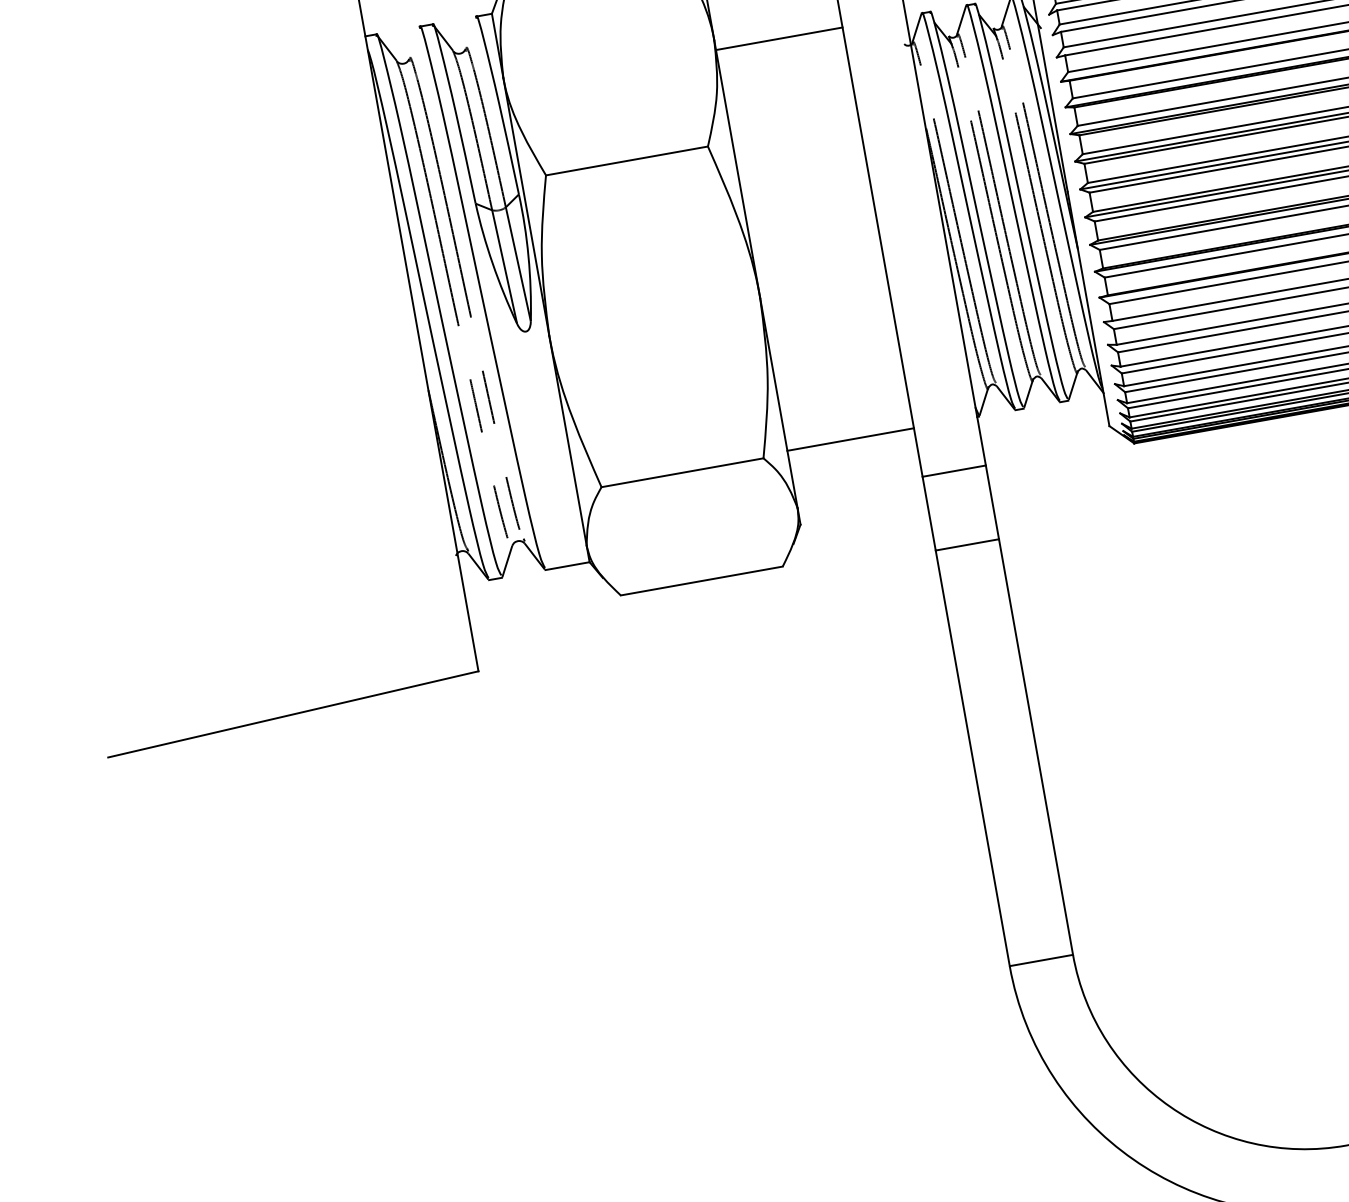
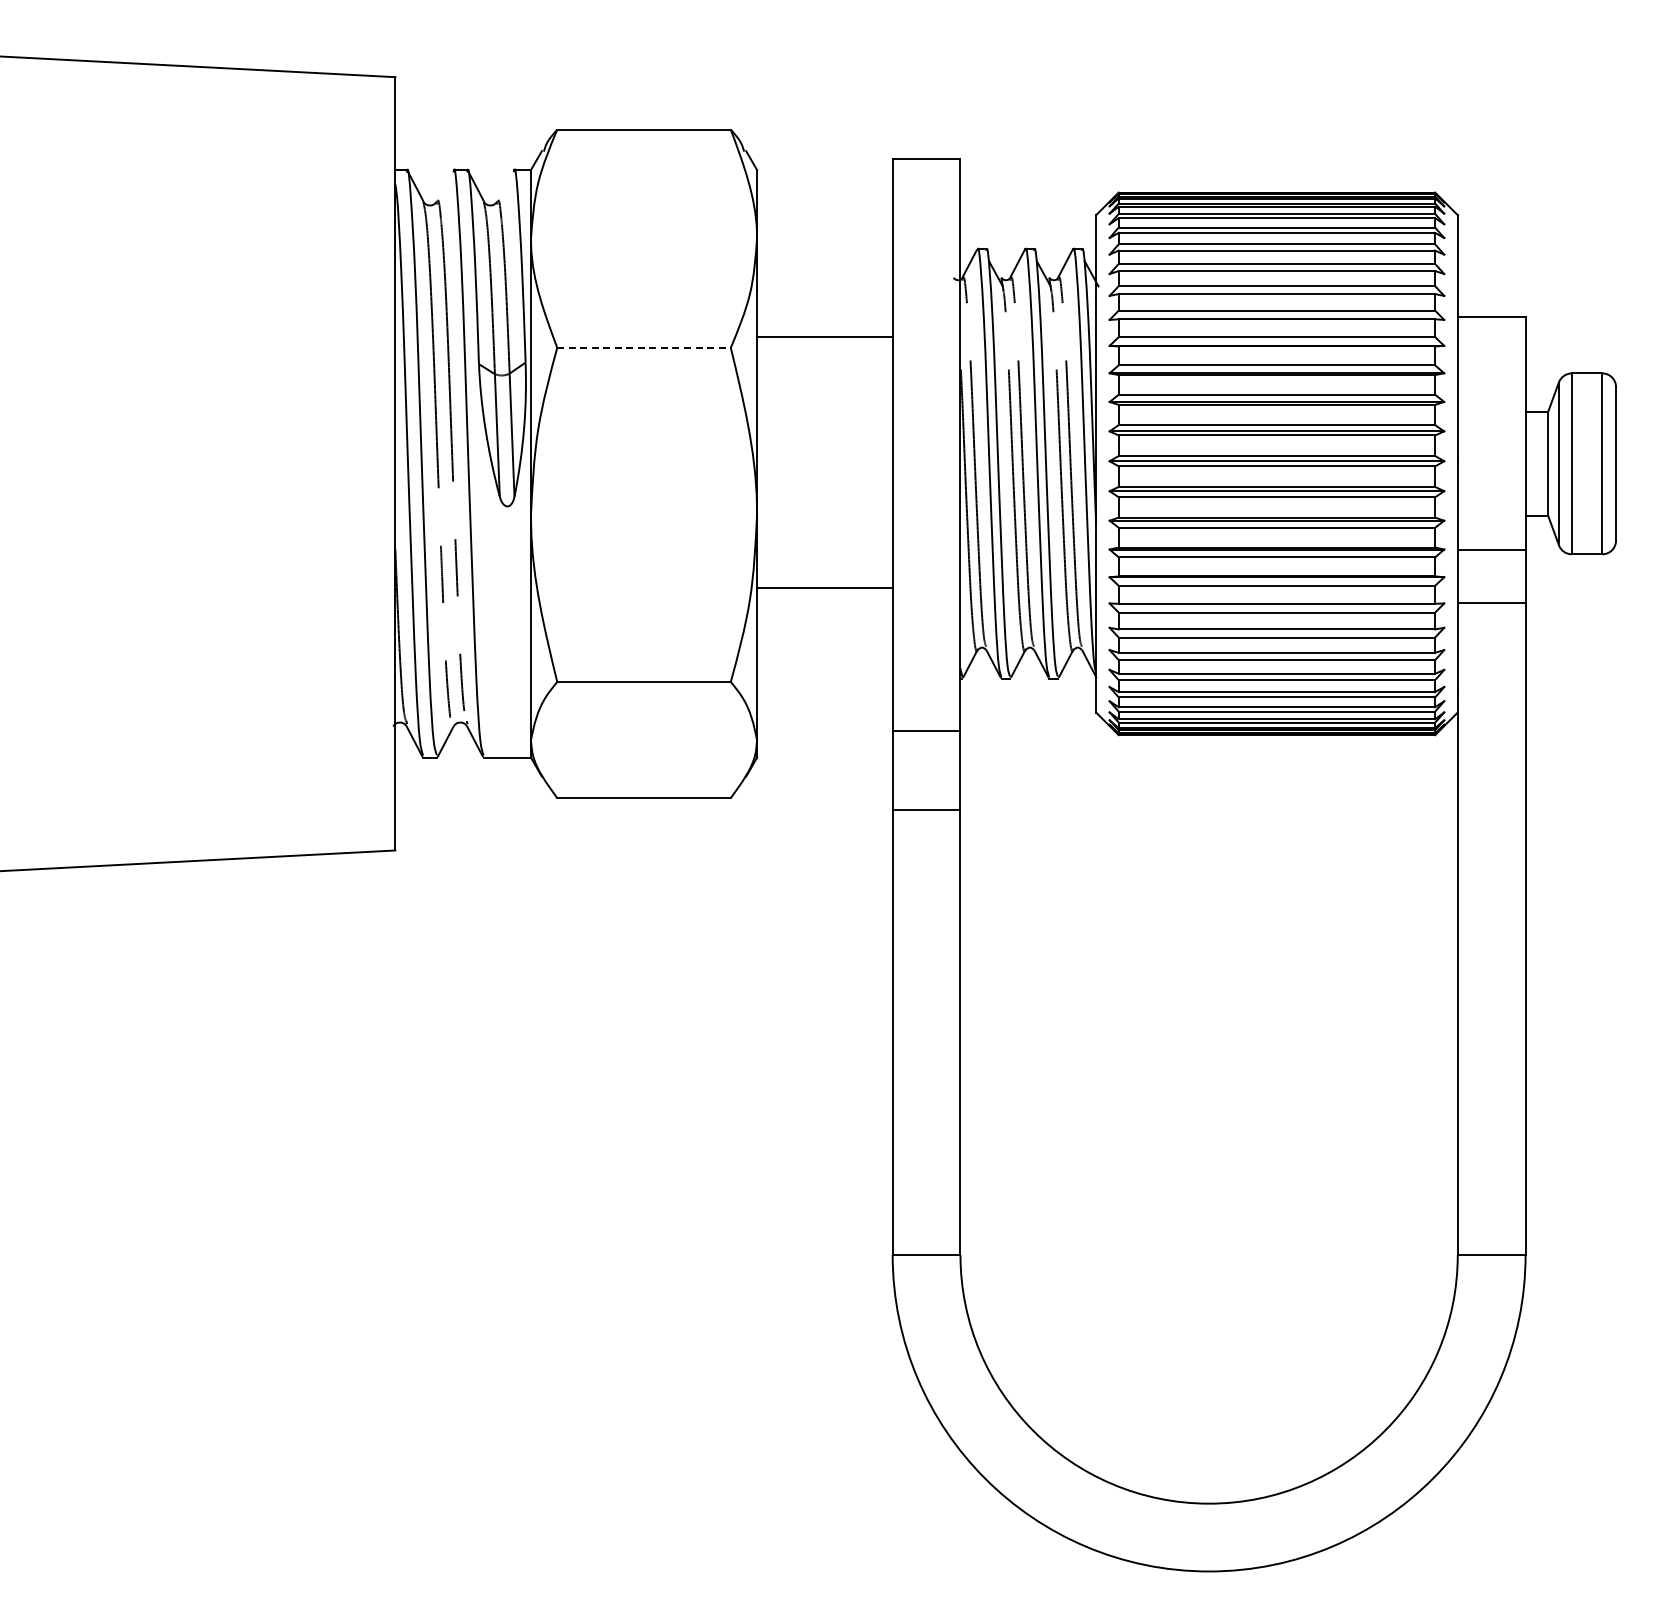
line: (779, 39) -> (824, 337), moved
line: (627, 160) -> (644, 347), solid -> dashed
line: (850, 439) -> (824, 587), moved

